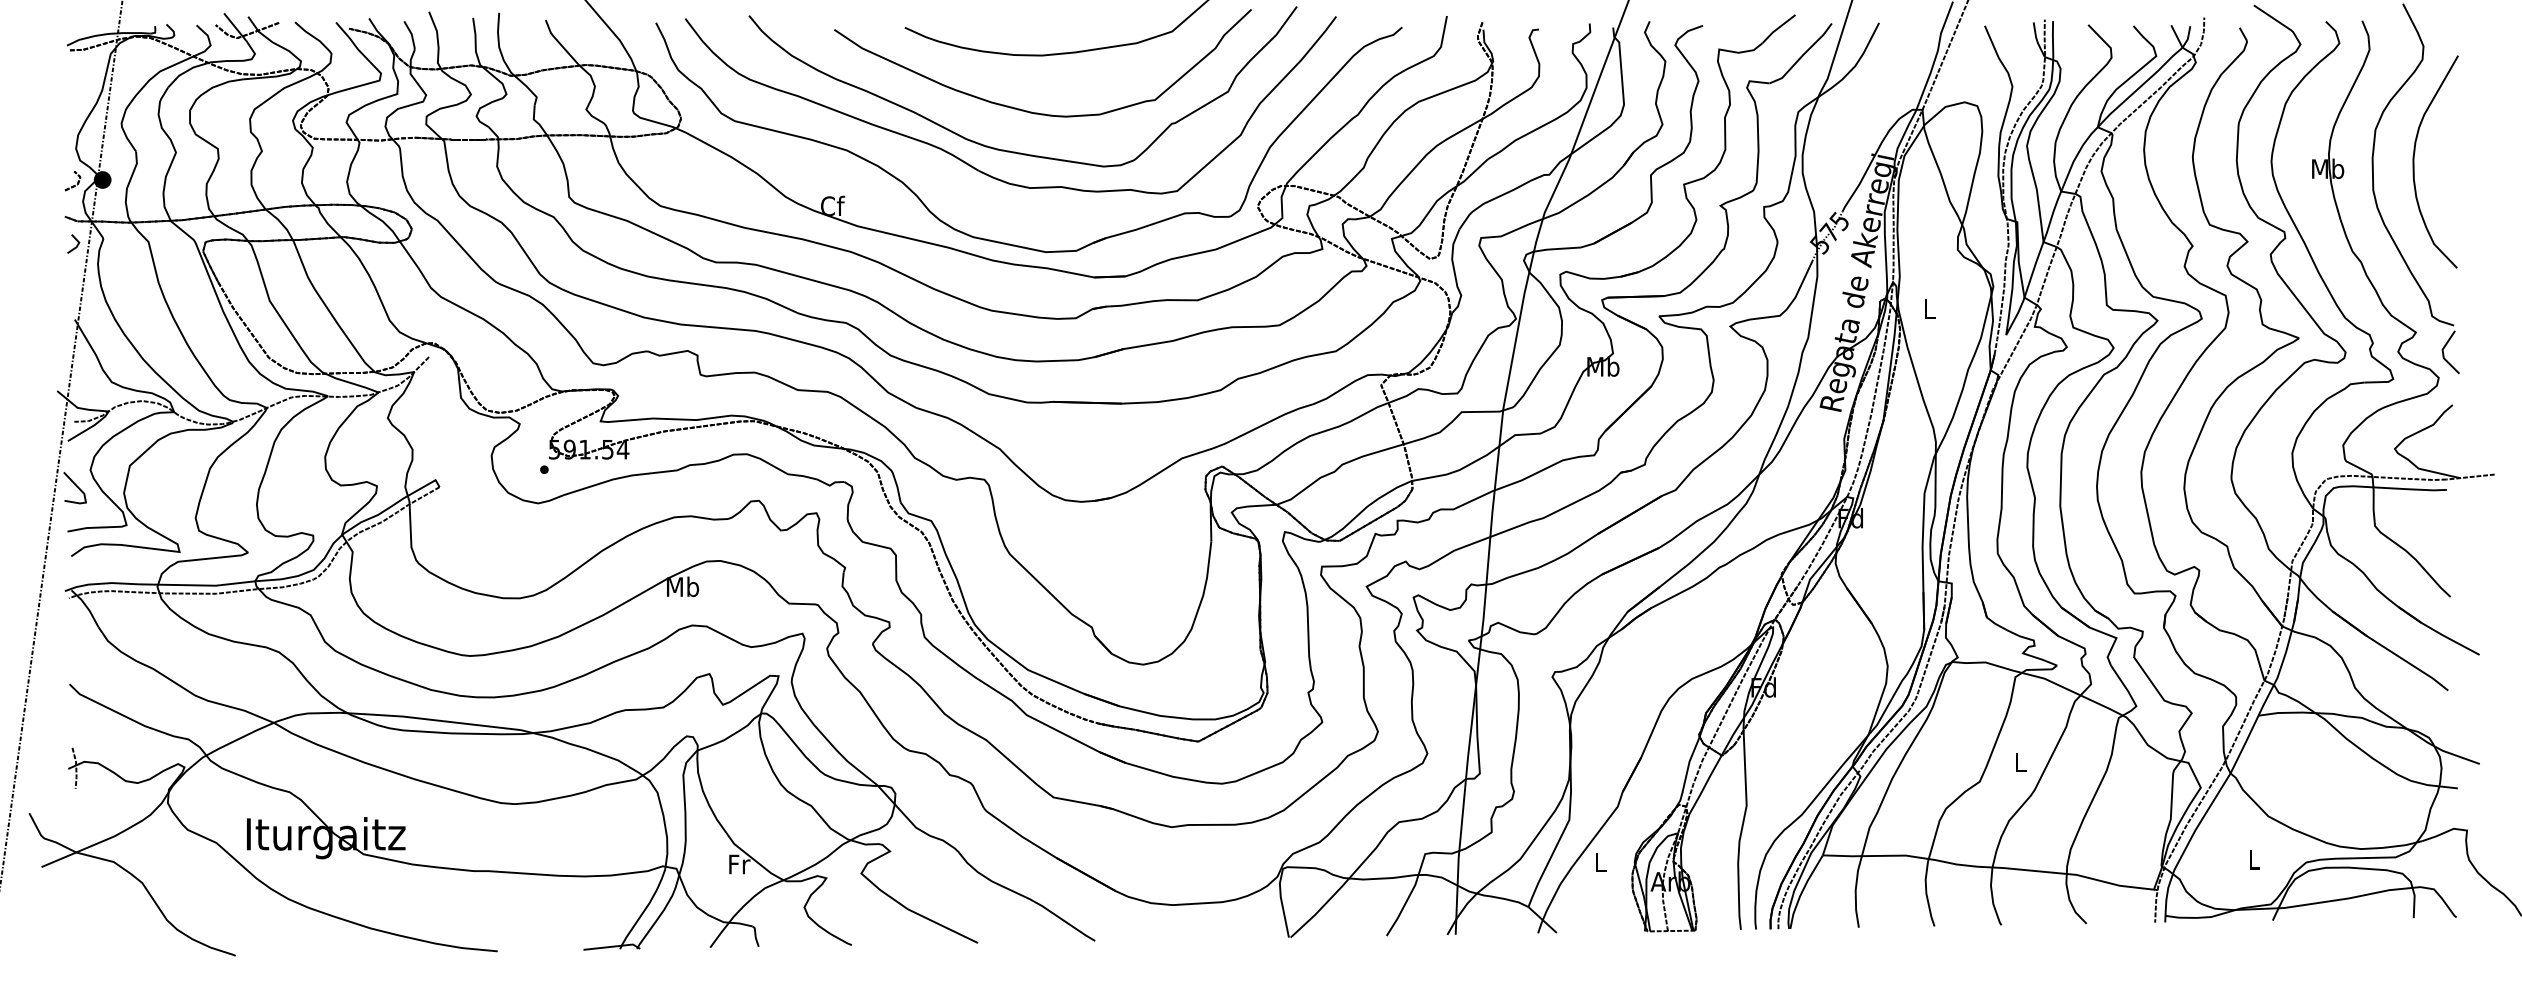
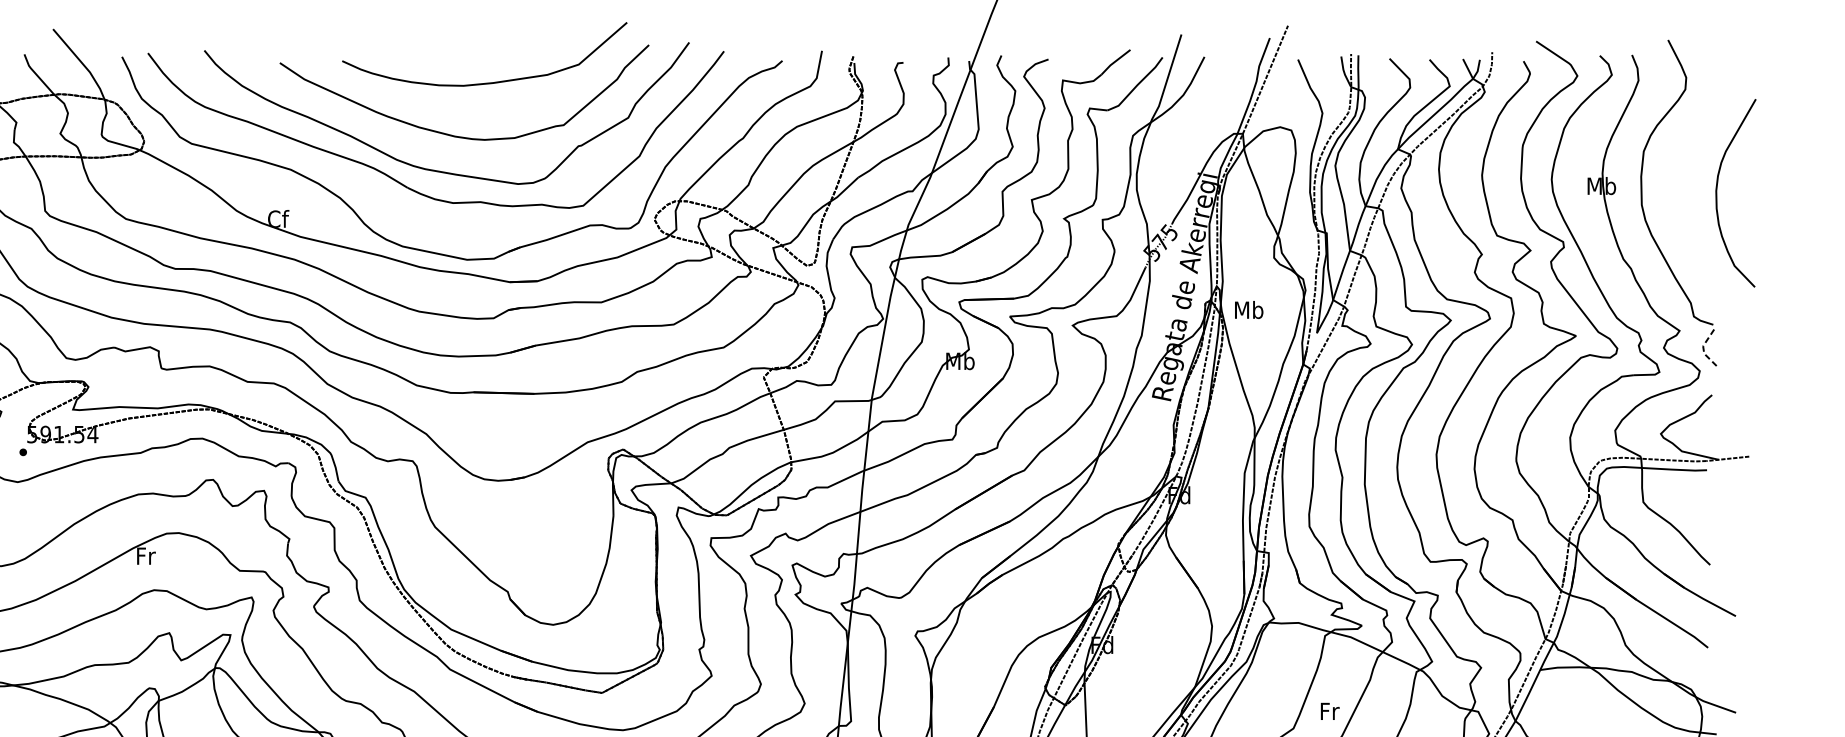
curve: (2414, 161) -> (1717, 192), moved
text: (1929, 308) -> (1249, 309), L -> Mb
line: (2443, 354) -> (1703, 350), solid -> dashed
text: (683, 586) -> (146, 555), Mb -> Fr
text: (2020, 762) -> (1329, 711), L -> Fr

